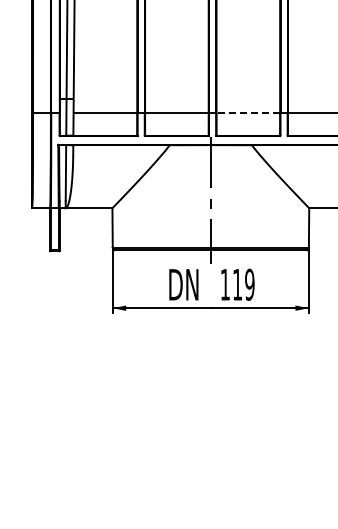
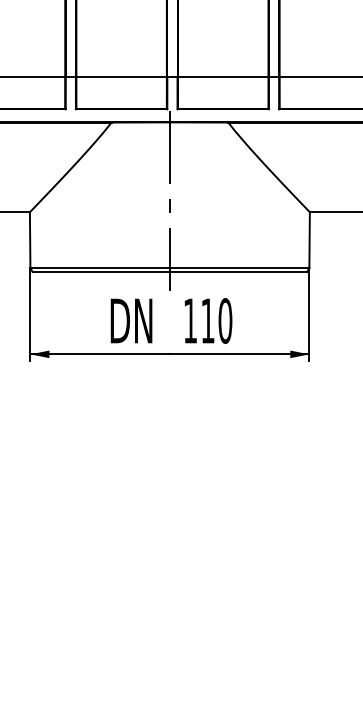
line: (248, 113) -> (223, 77), dashed -> solid
text: (249, 284) -> (224, 320), 119 -> 110

